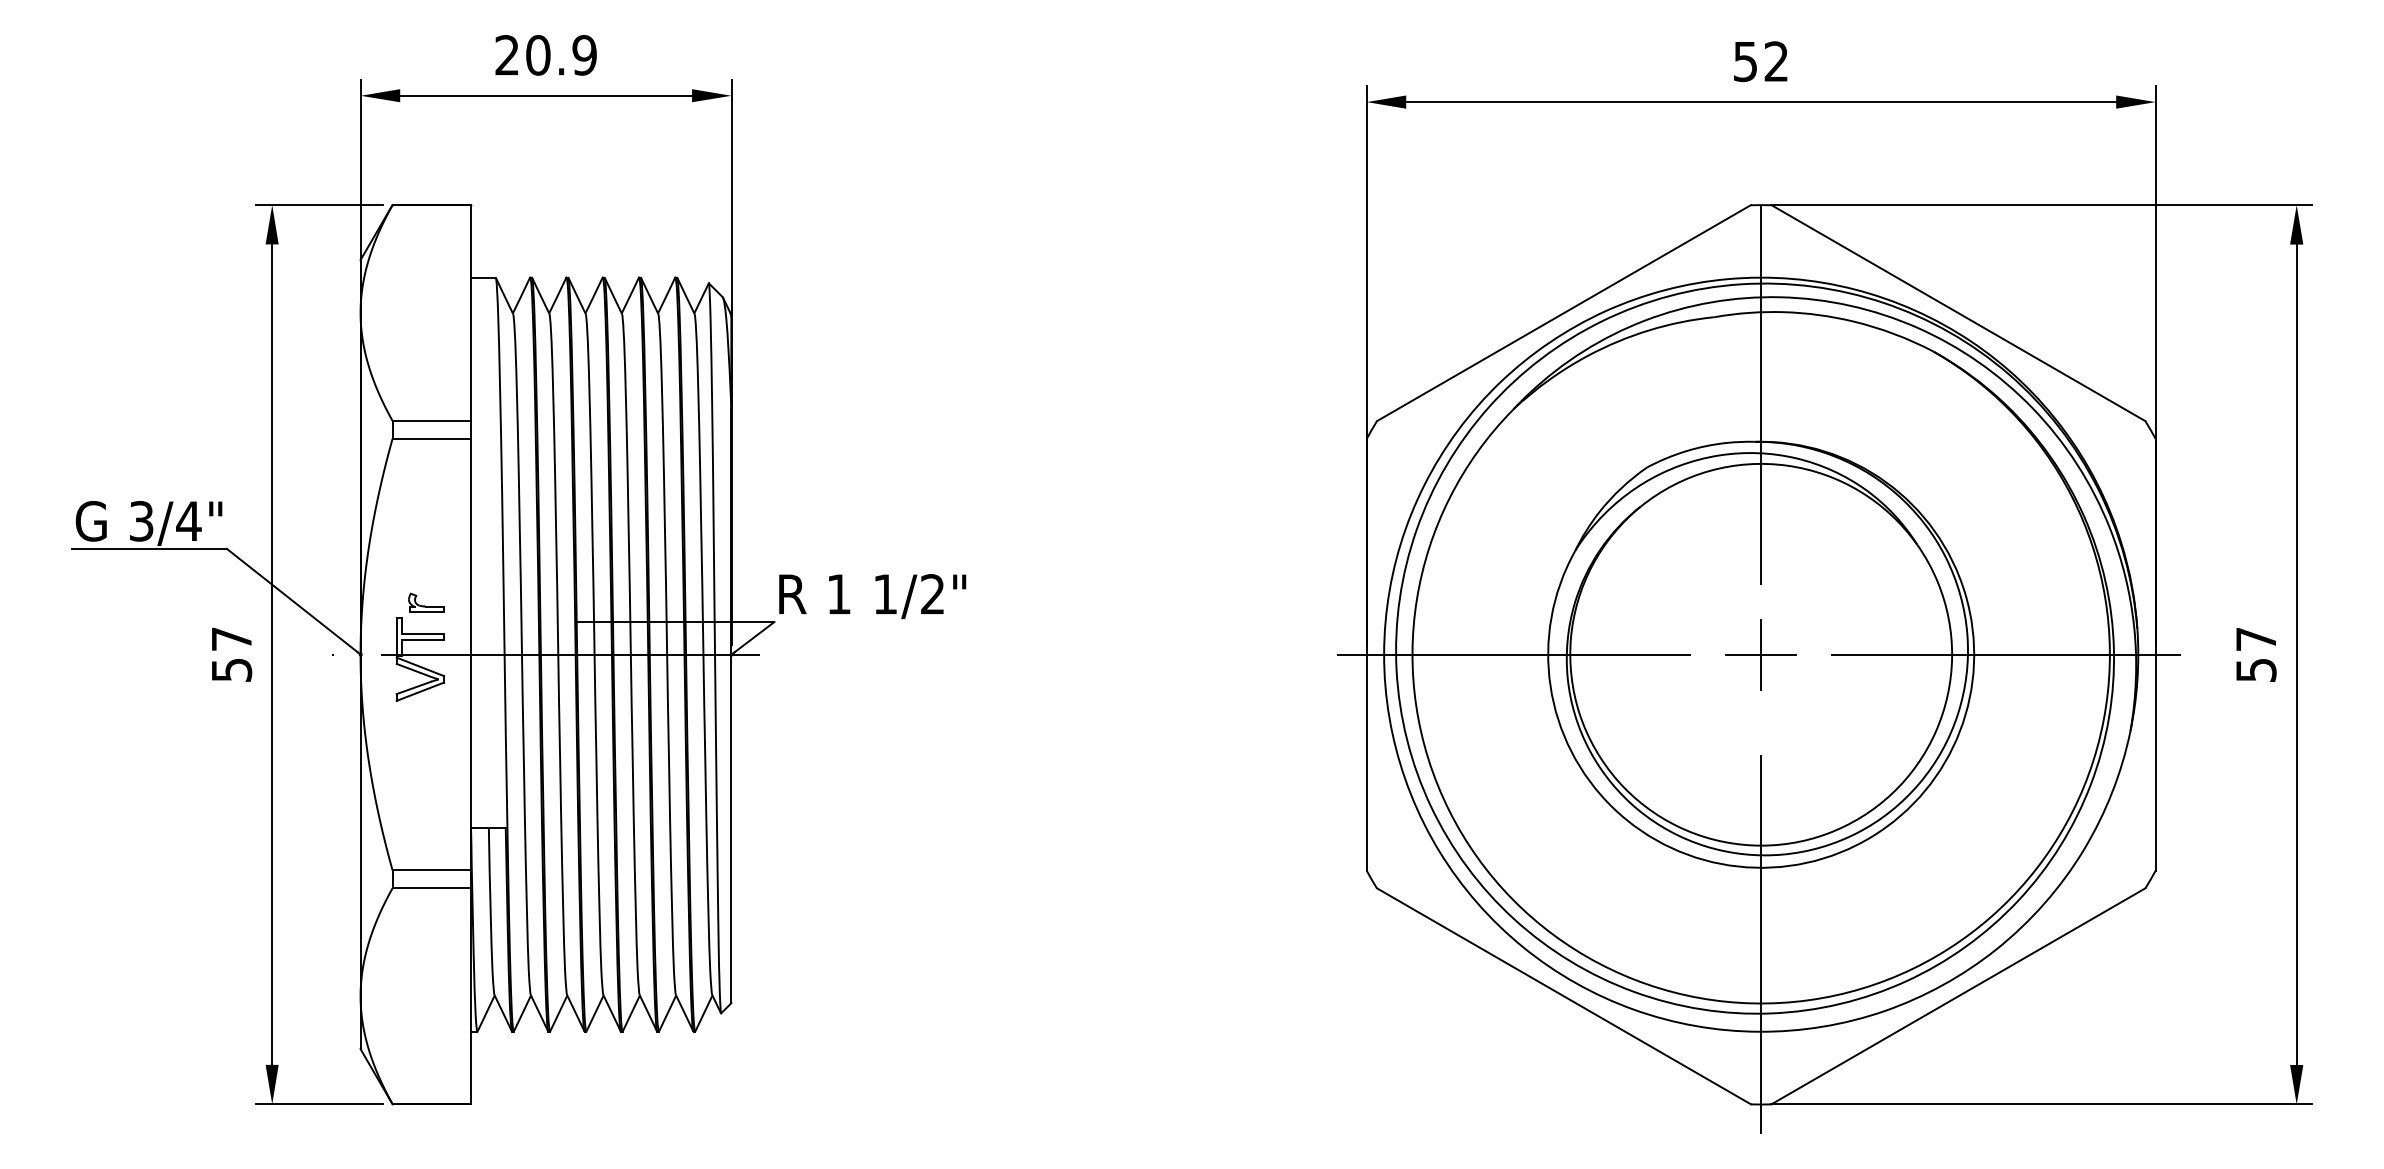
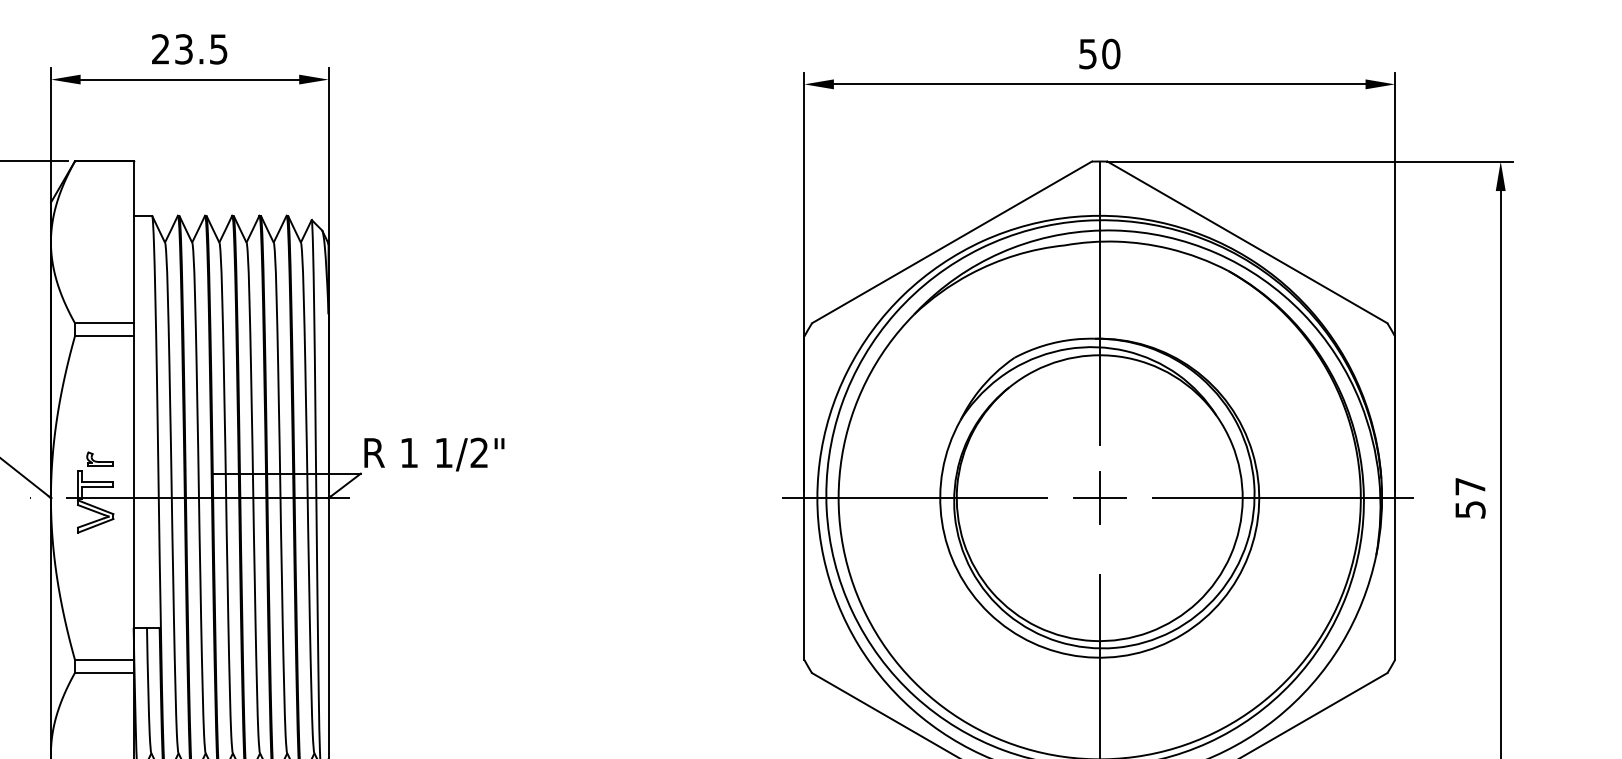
text: (561, 55) -> (201, 49), 20.9 -> 23.5
text: (1776, 61) -> (1111, 53), 52 -> 50

